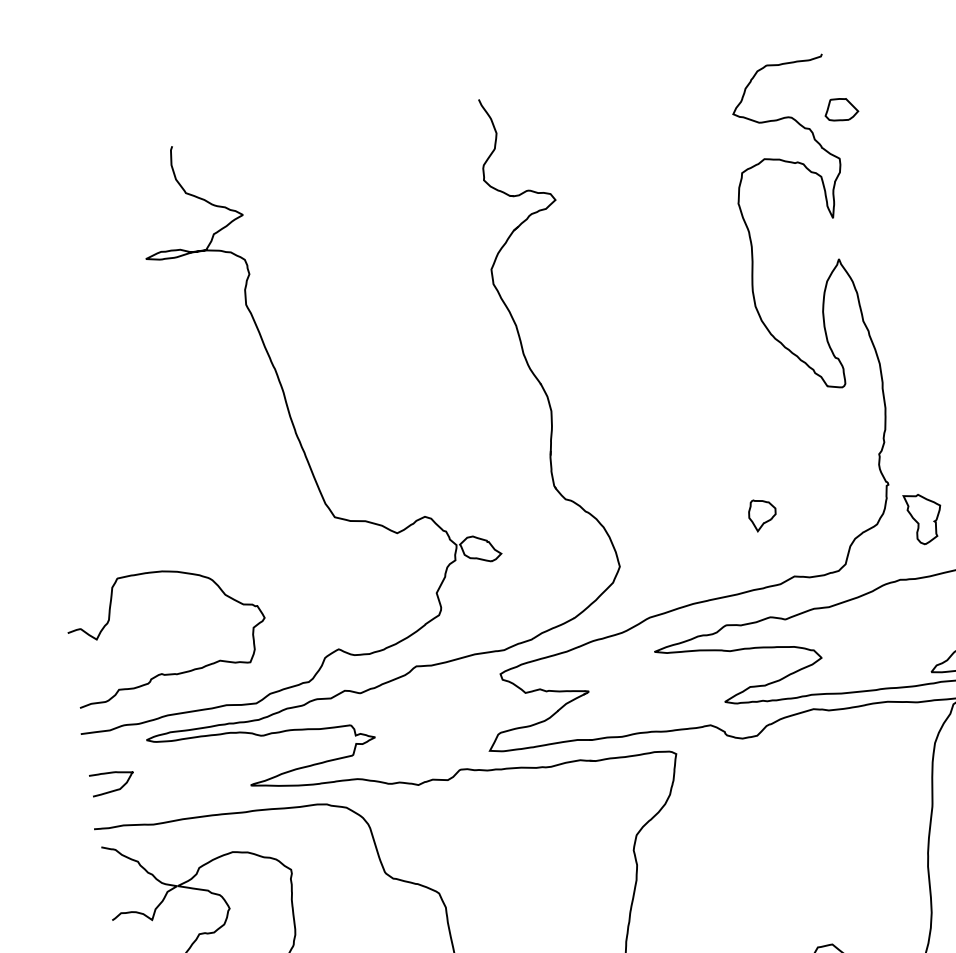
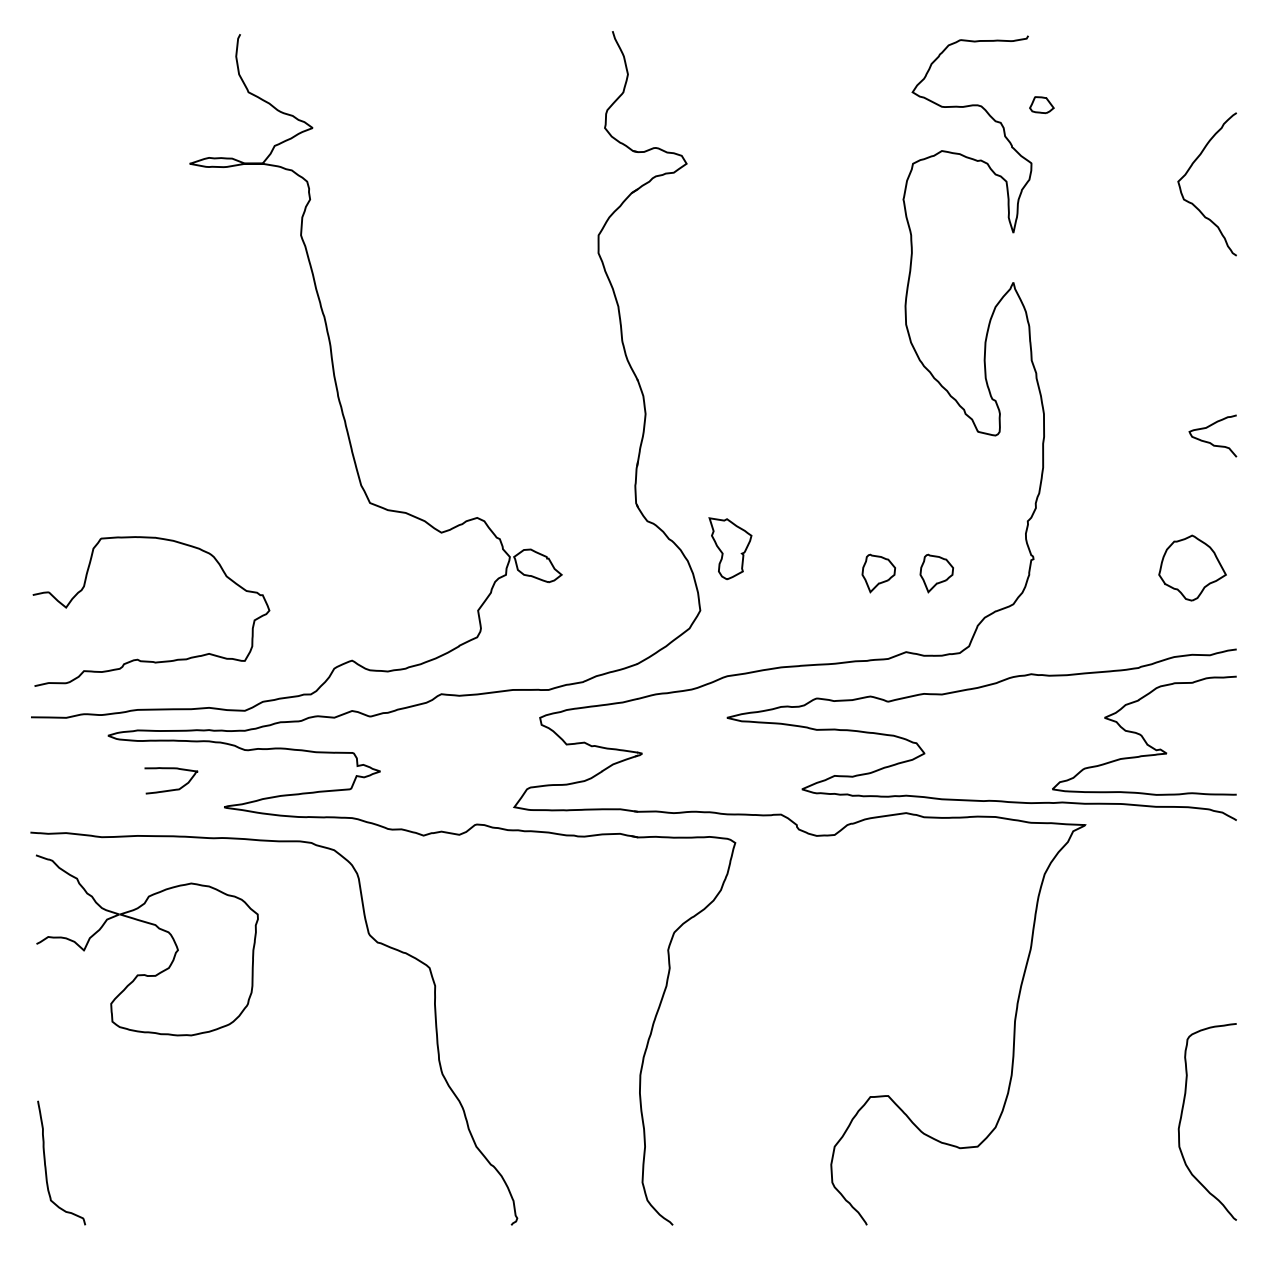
part: (840, 109) -> (1041, 104), size x0.6
part: (810, 508) -> (936, 573), added
part: (924, 518) -> (730, 548), moved
curve: (116, 788) -> (175, 788), moved

